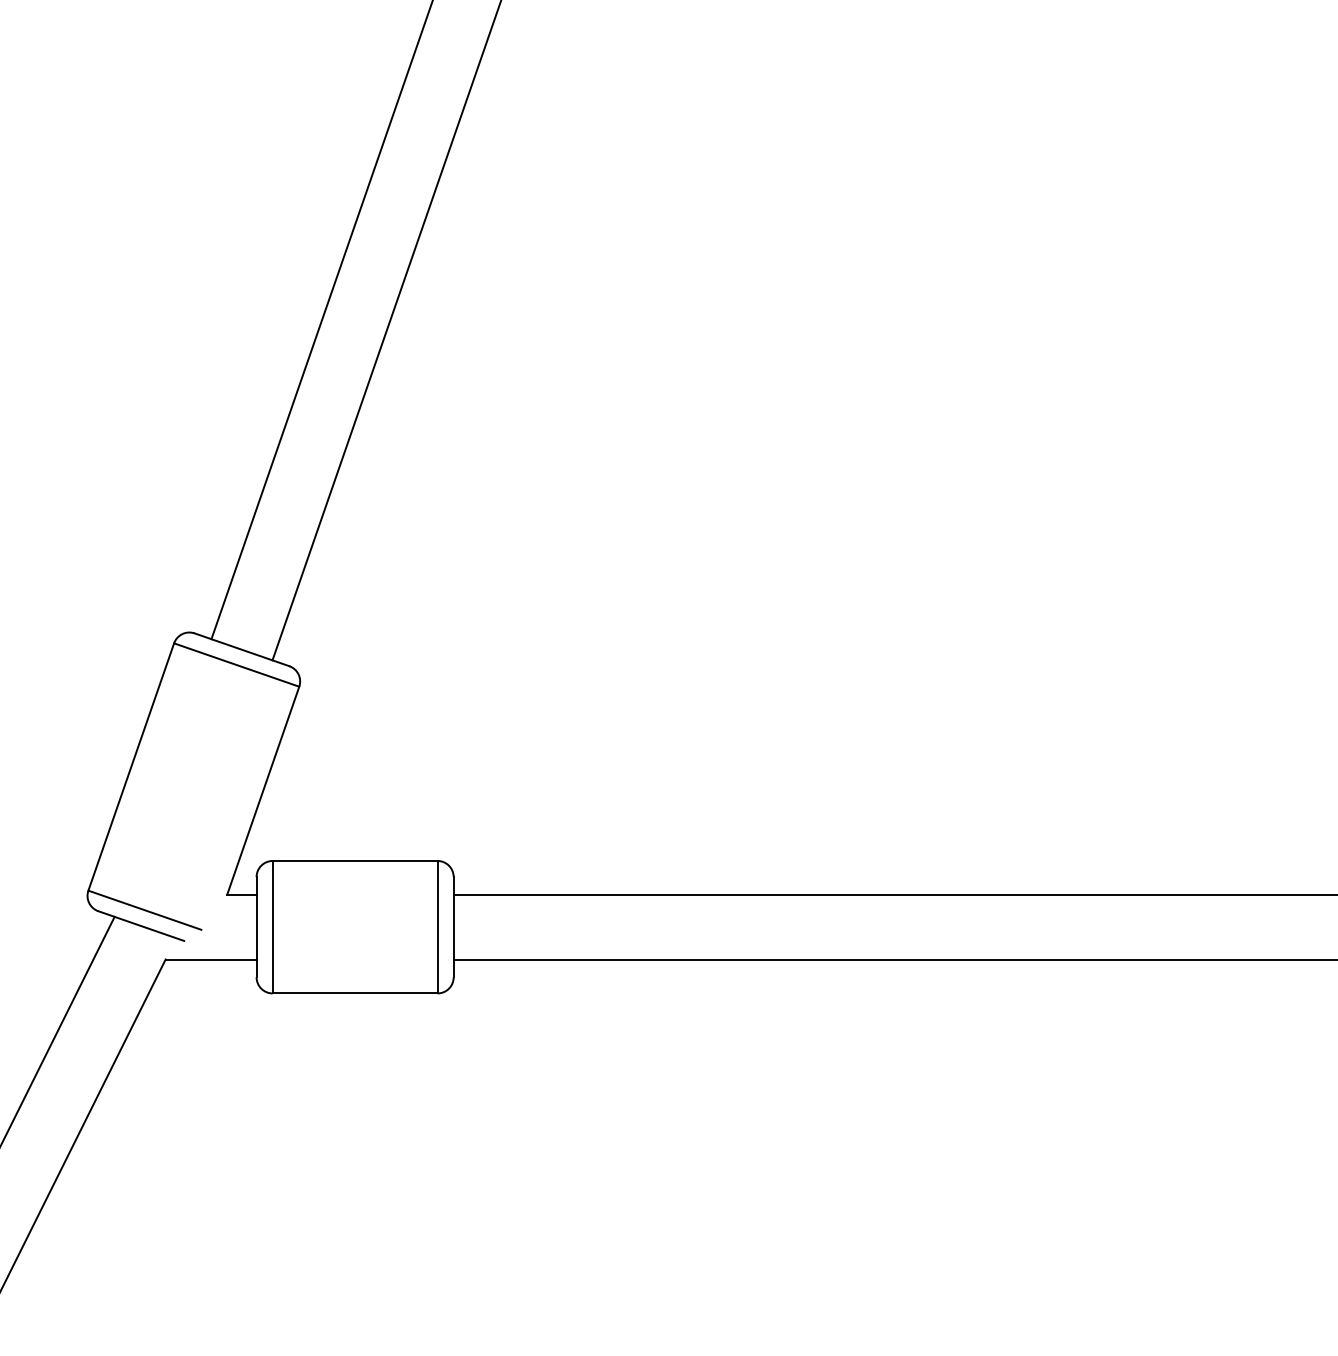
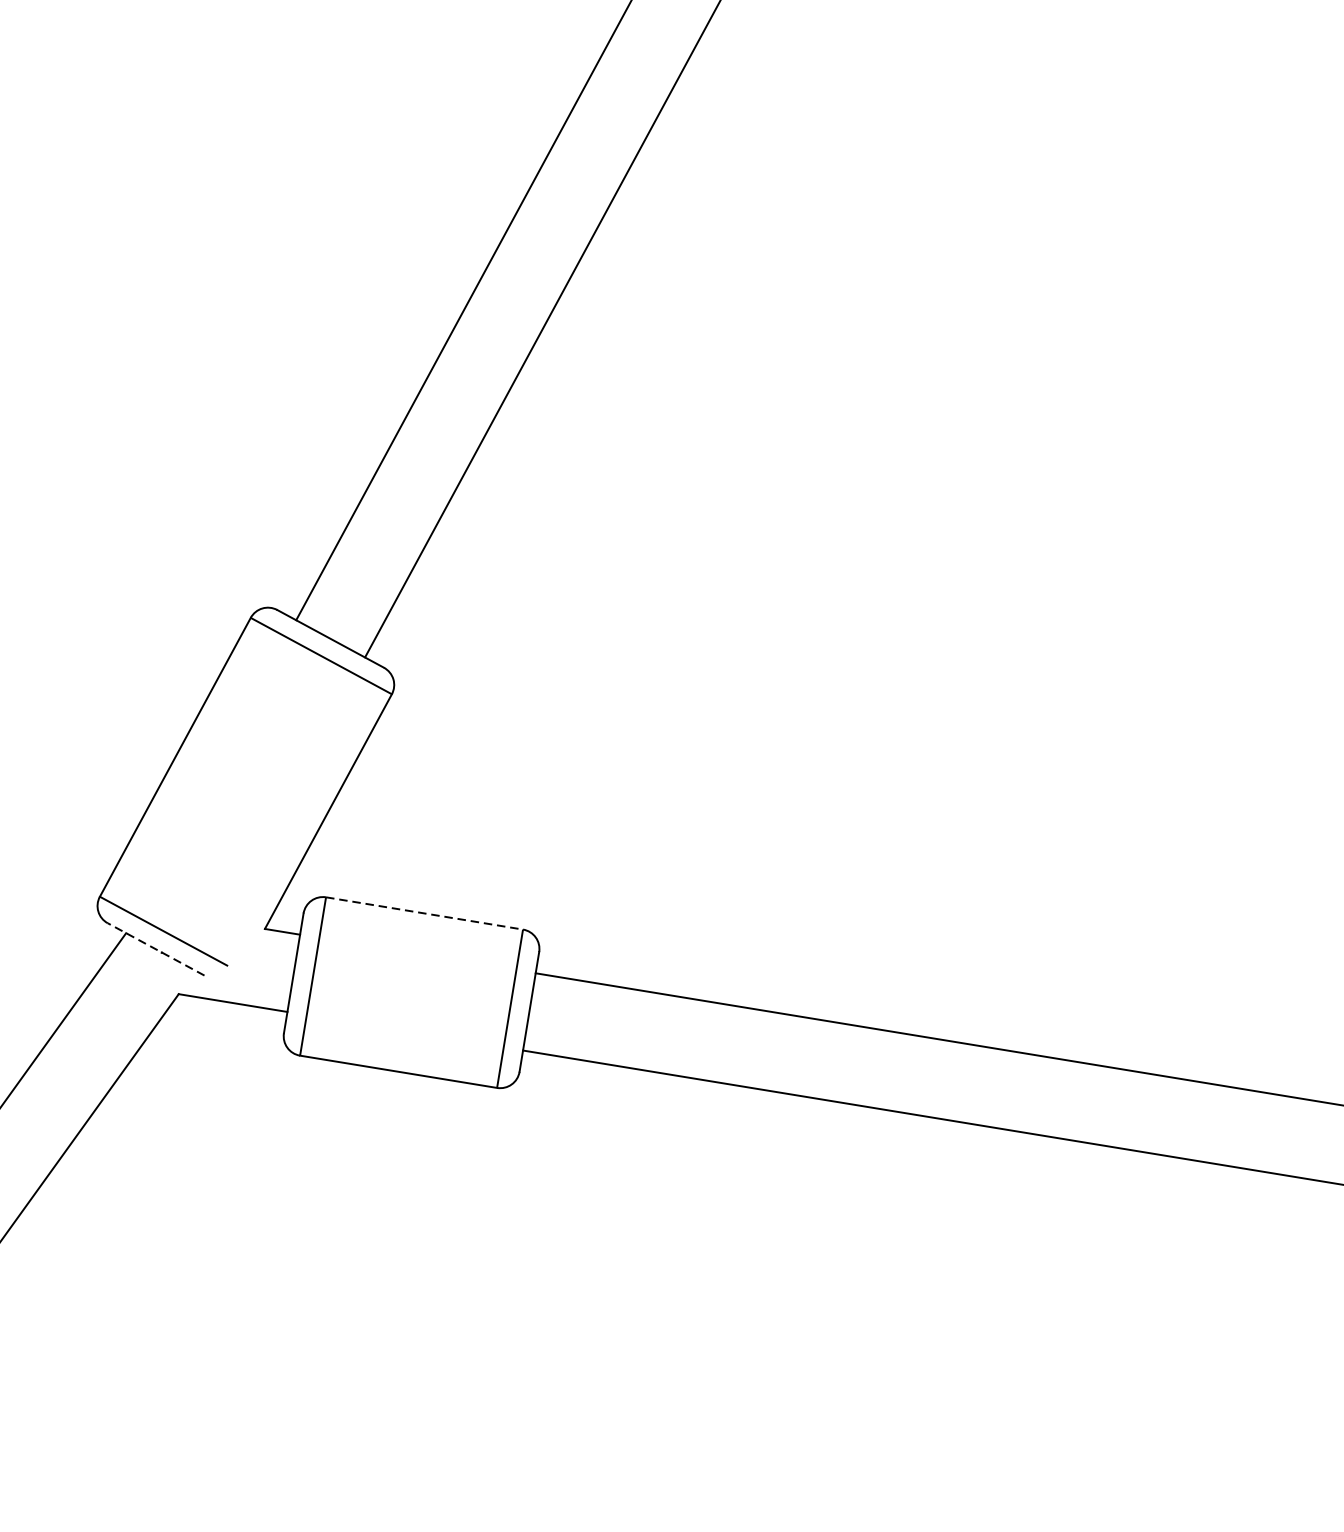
line: (355, 860) -> (425, 912), solid -> dashed
line: (140, 925) -> (155, 948), solid -> dashed

